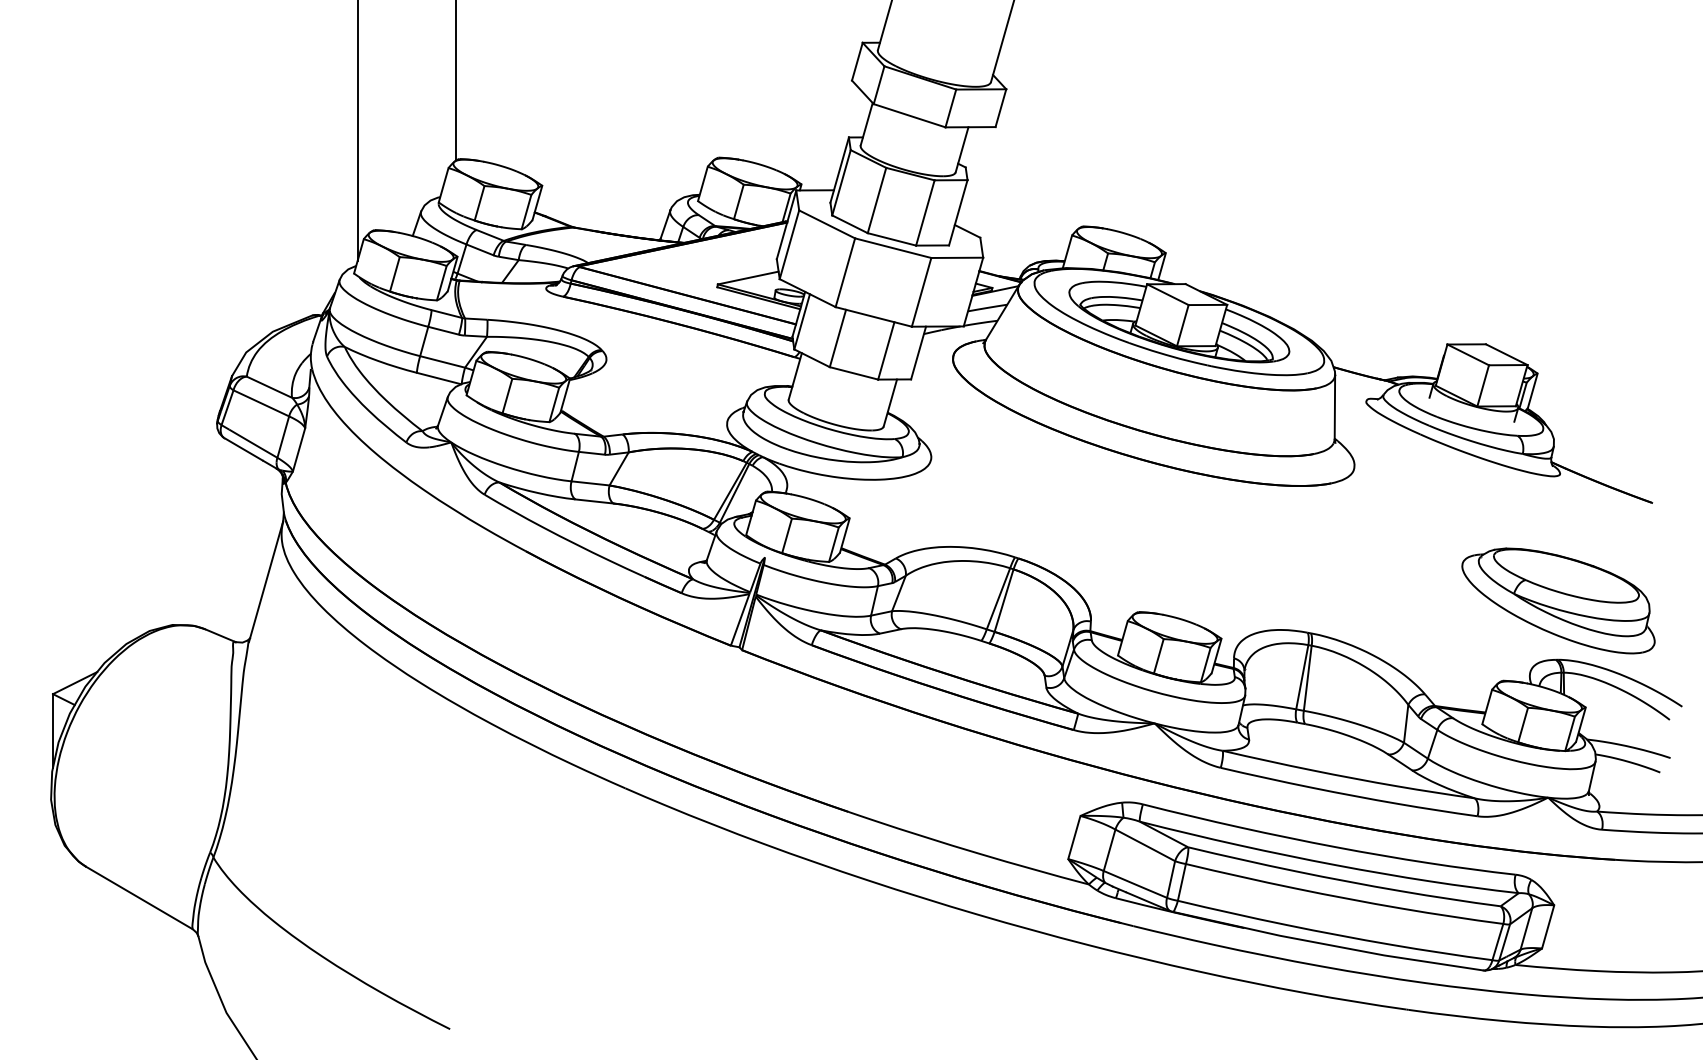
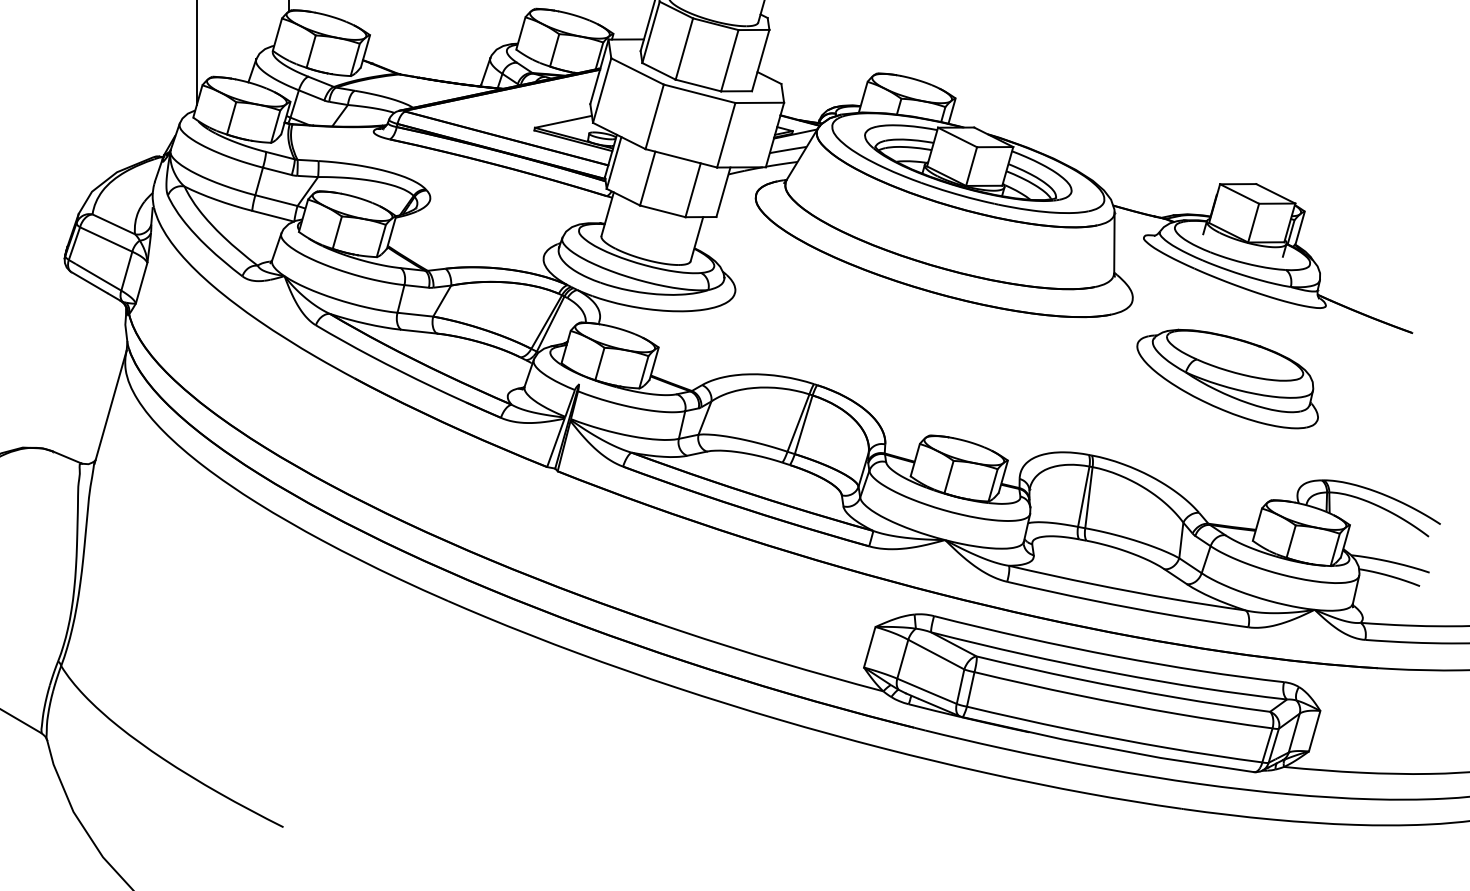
part: (1558, 600) -> (1227, 378), moved

